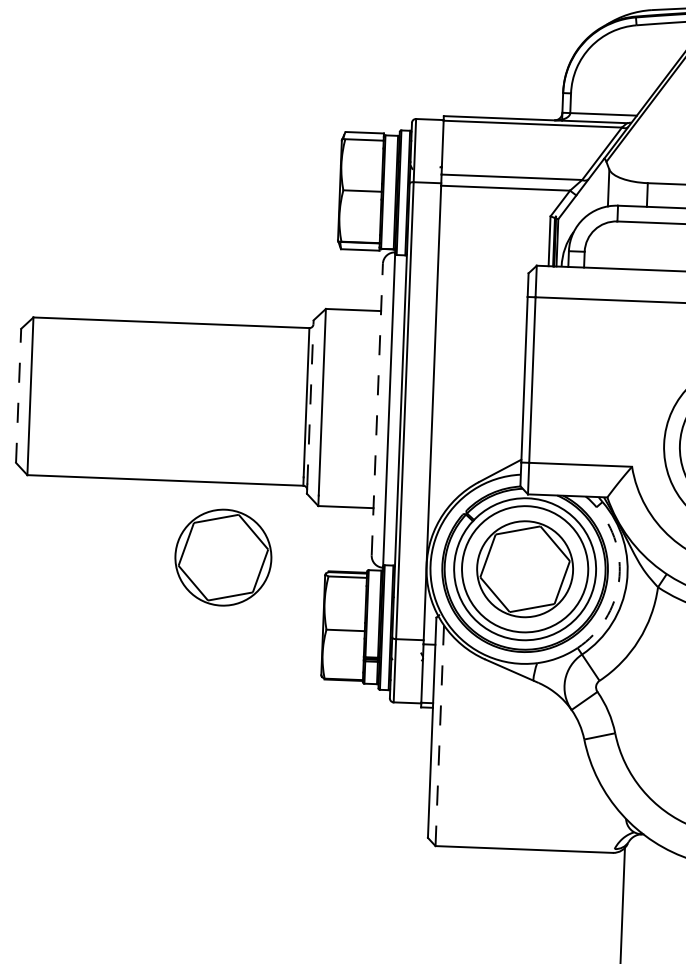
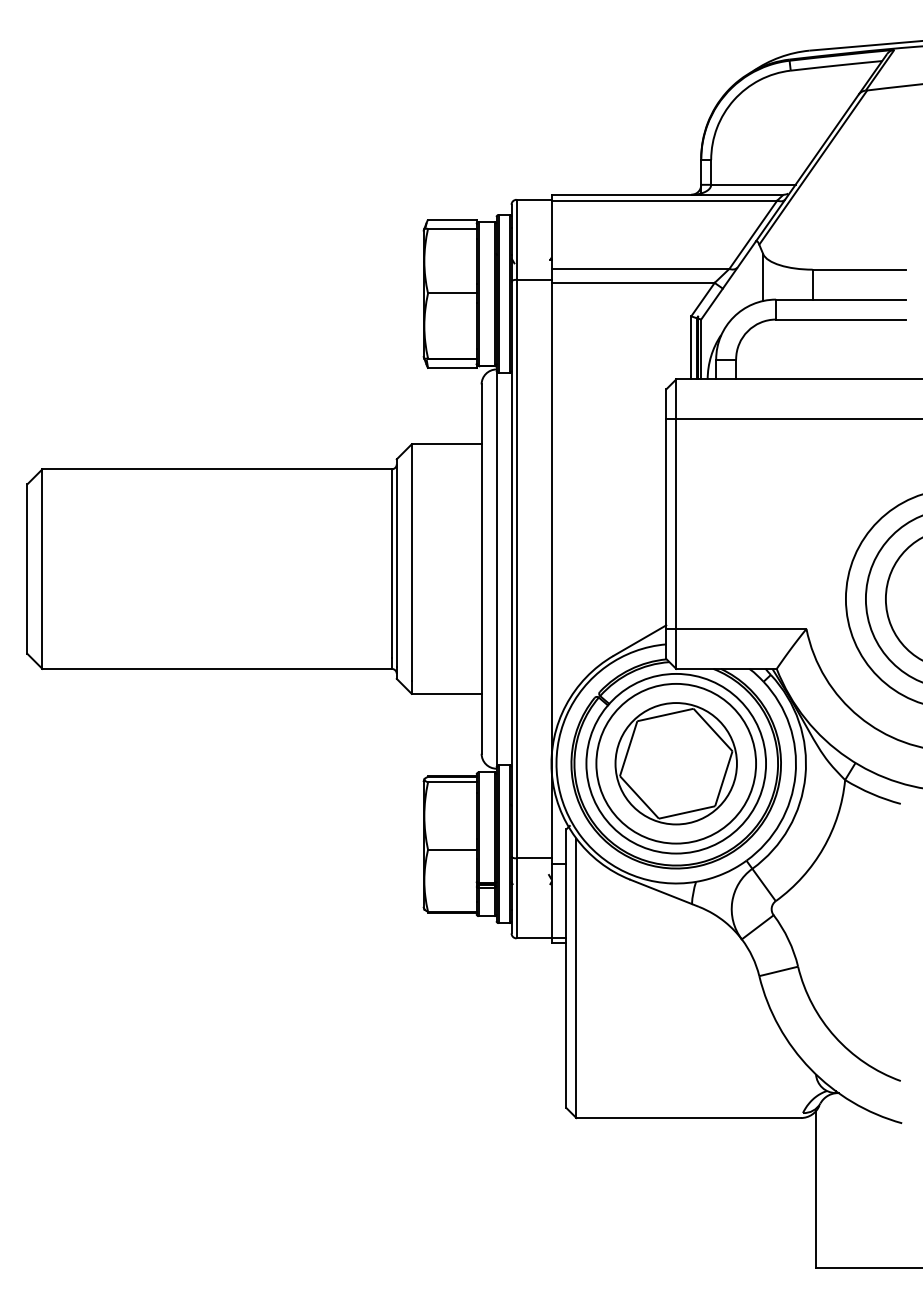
line: (18, 396) -> (27, 569), dashed -> solid
line: (310, 402) -> (396, 563), dashed -> solid
line: (377, 409) -> (481, 569), dashed -> solid
part: (222, 557) -> (293, 763), removed
arc: (618, 582) -> (795, 775), dashed -> solid
line: (439, 735) -> (576, 978), dashed -> solid

